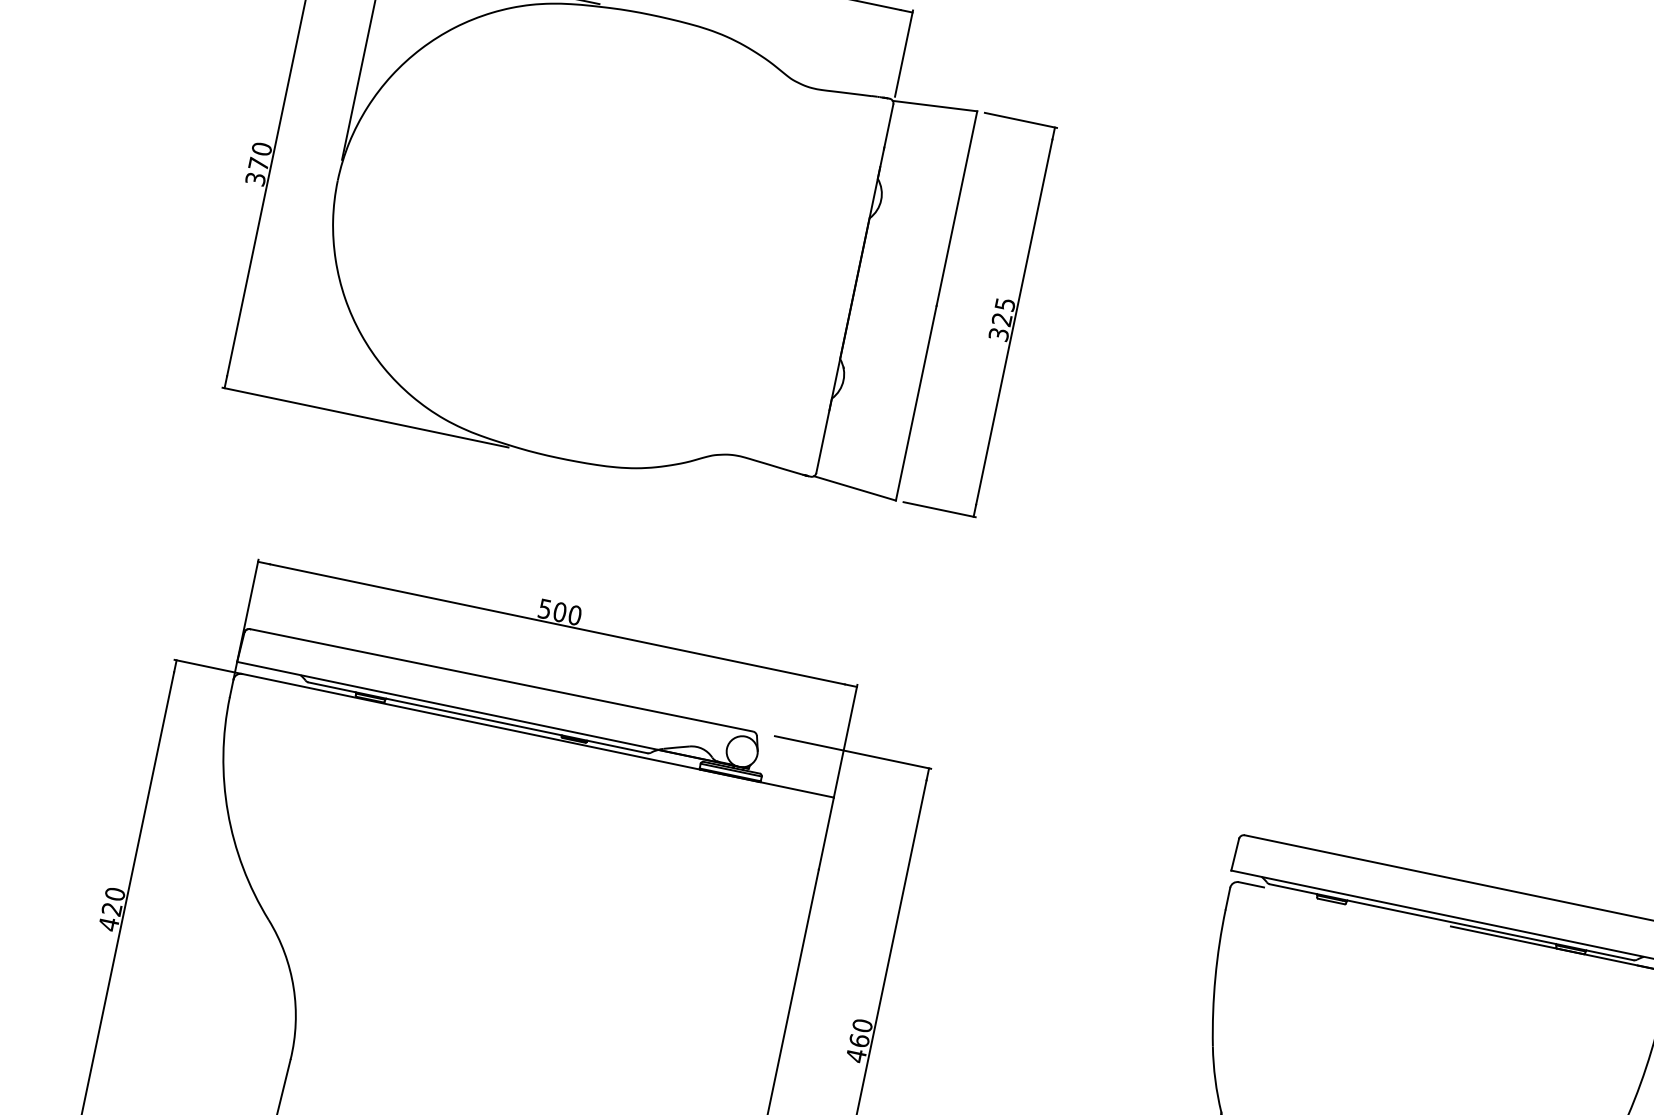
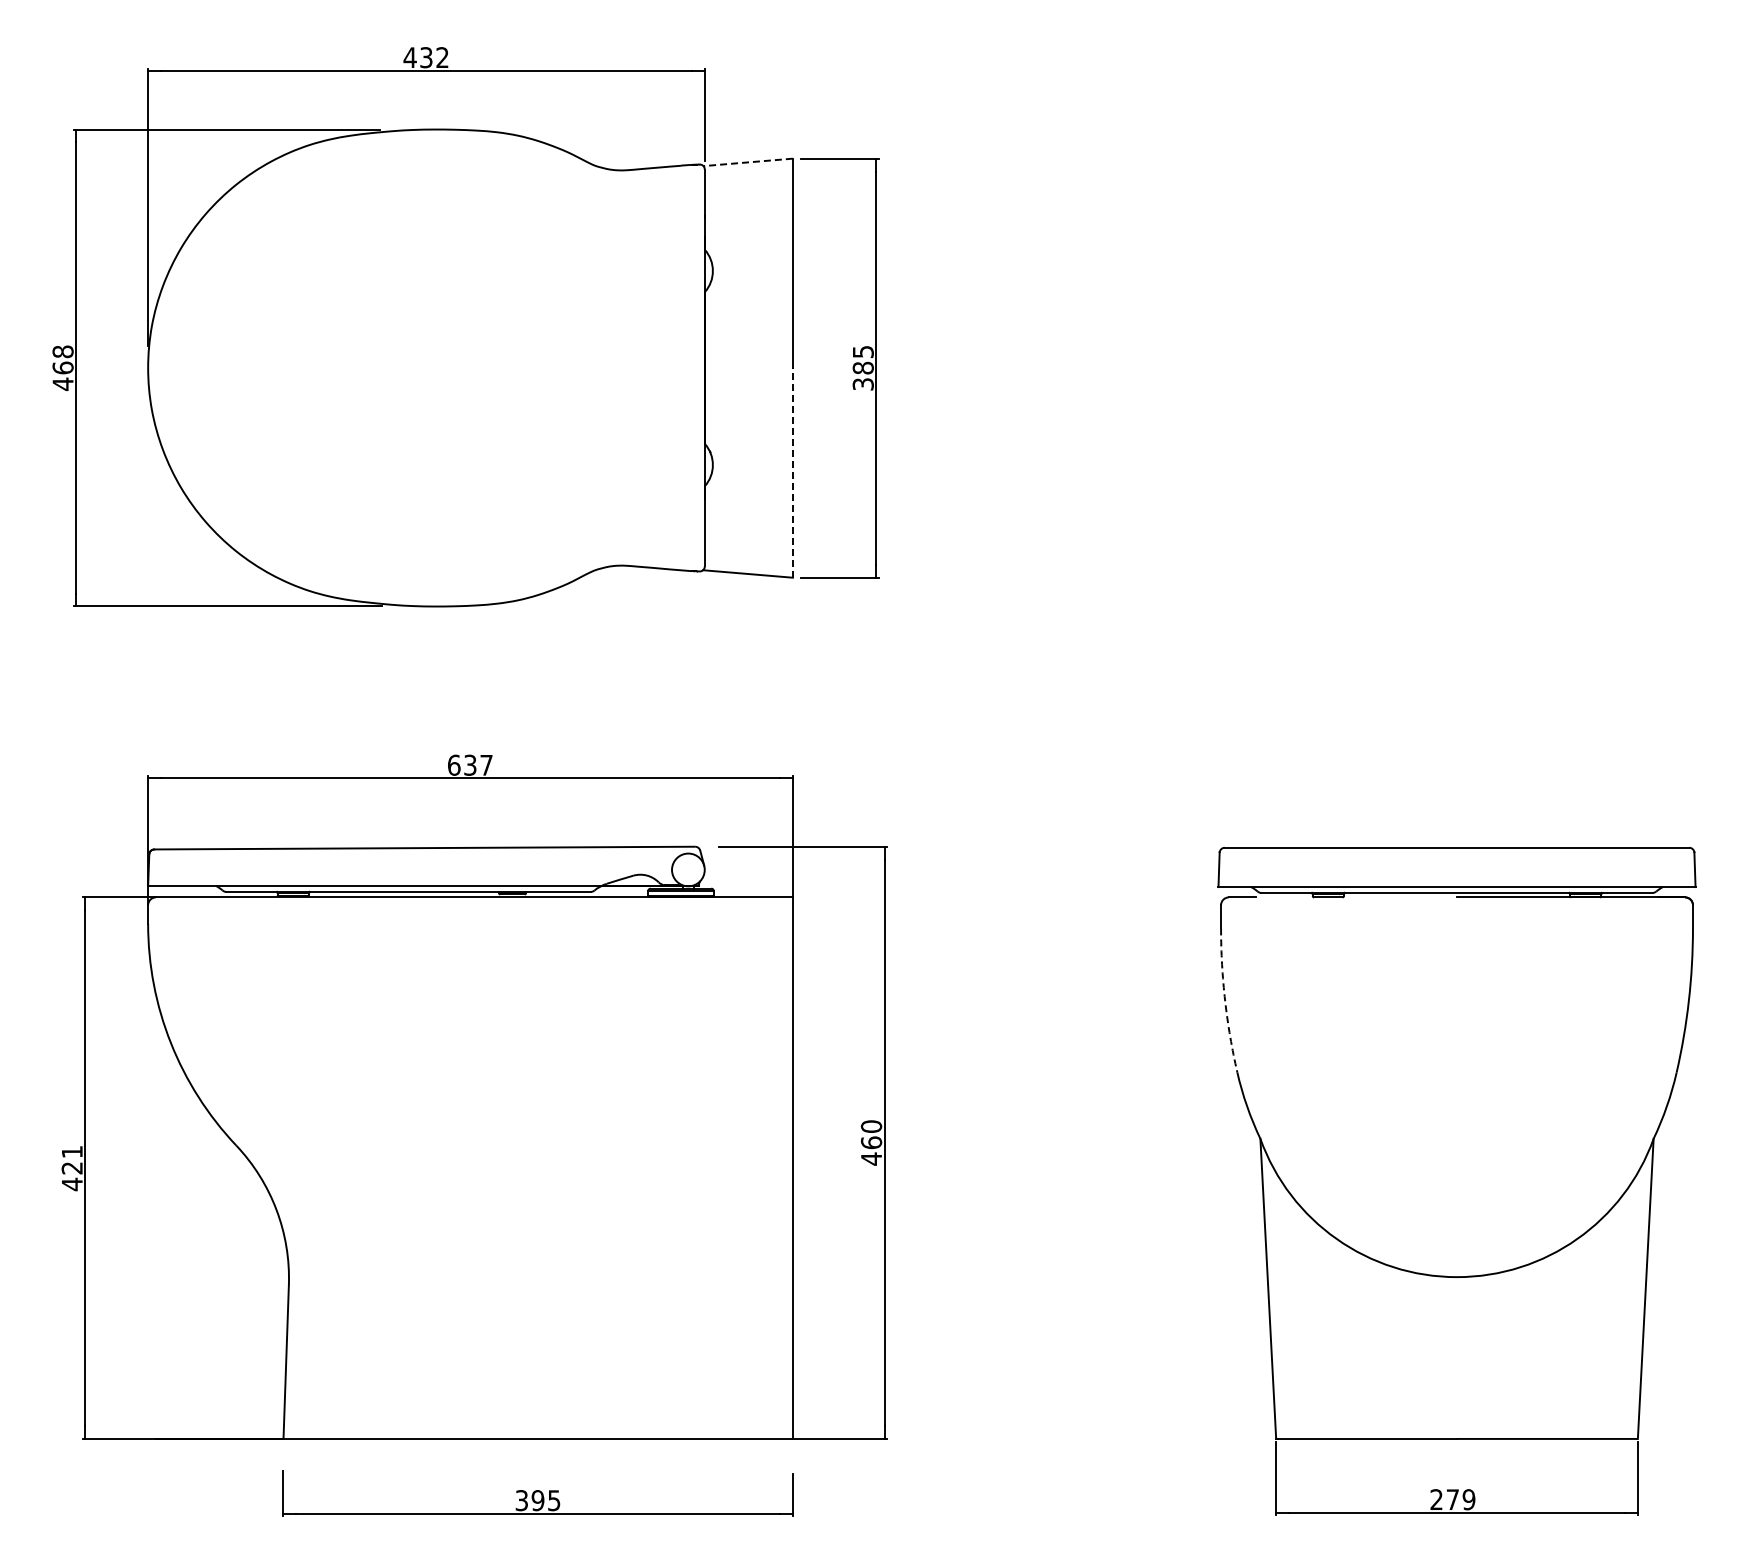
line: (935, 106) -> (748, 162), solid -> dashed
text: (258, 164) -> (62, 368), 370 -> 468
text: (1001, 318) -> (862, 367), 325 -> 385
line: (916, 402) -> (792, 472), solid -> dashed
text: (560, 611) -> (470, 764), 500 -> 637
text: (114, 893) -> (71, 1151), 420 -> 421
arc: (1215, 977) -> (1225, 1000), solid -> dashed

